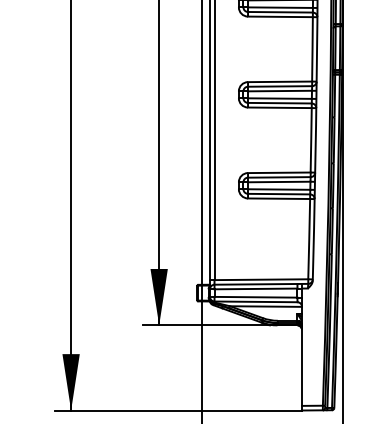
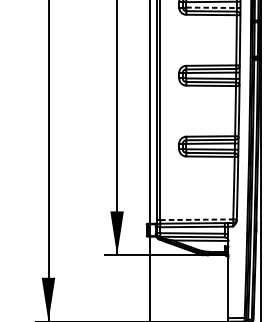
line: (280, 7) -> (211, 7), solid -> dashed
line: (261, 279) -> (196, 219), solid -> dashed

